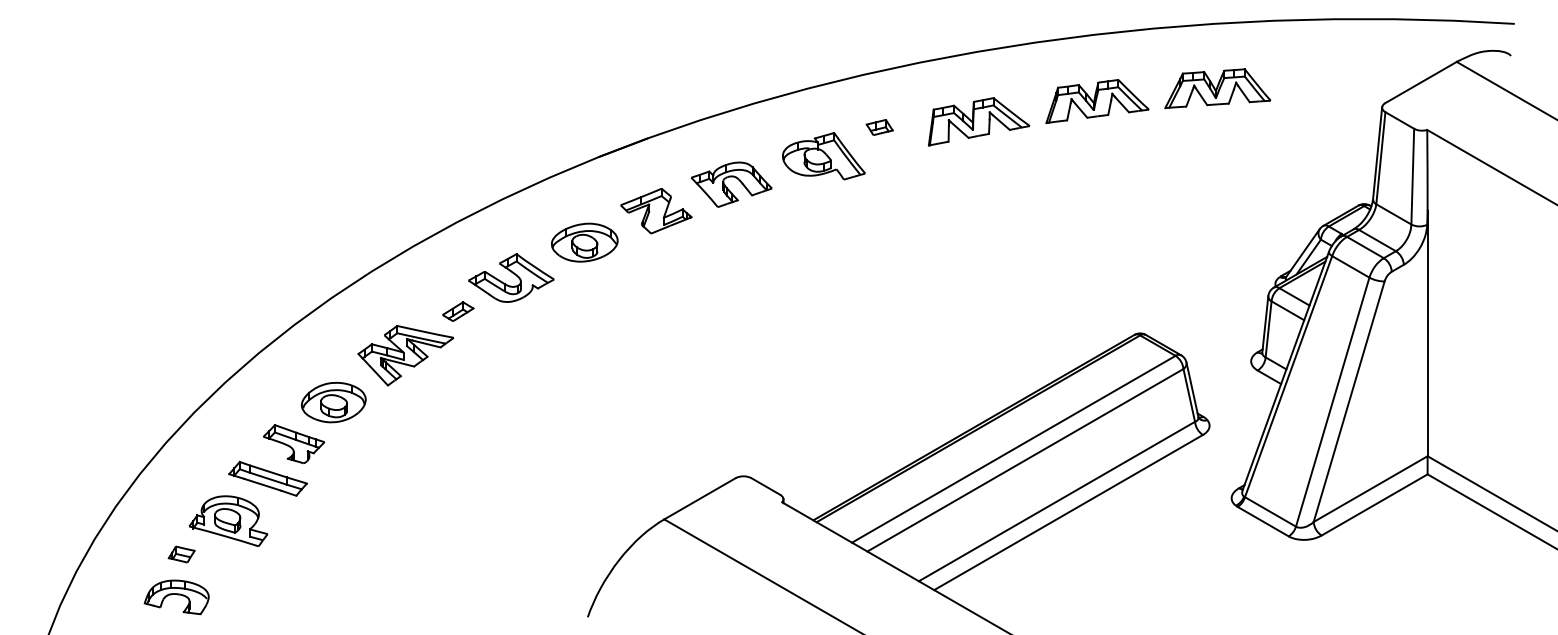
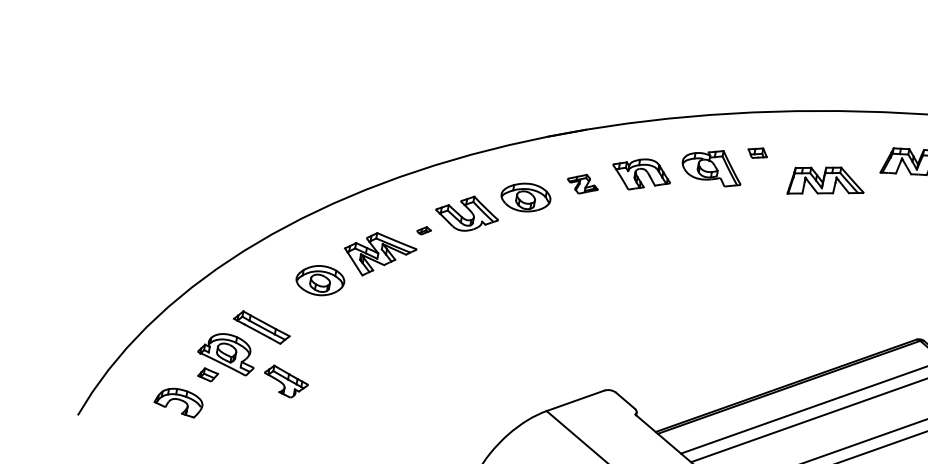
part: (979, 121) -> (827, 182), moved
part: (656, 211) -> (582, 184), size x0.6
part: (458, 311) -> (424, 230), size x0.6
part: (293, 443) -> (285, 381), moved
part: (181, 554) -> (207, 374), moved

